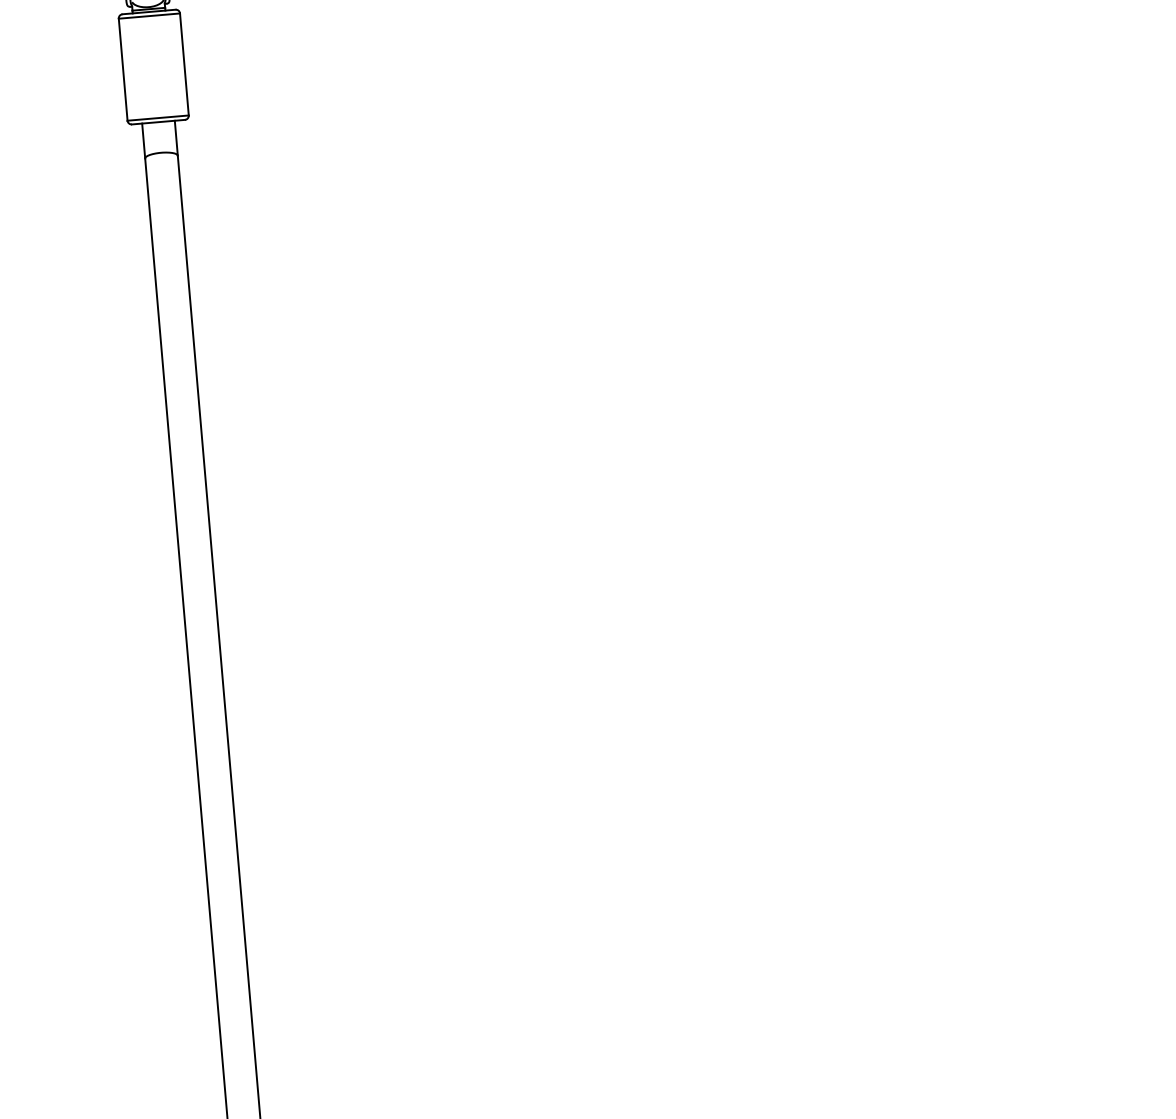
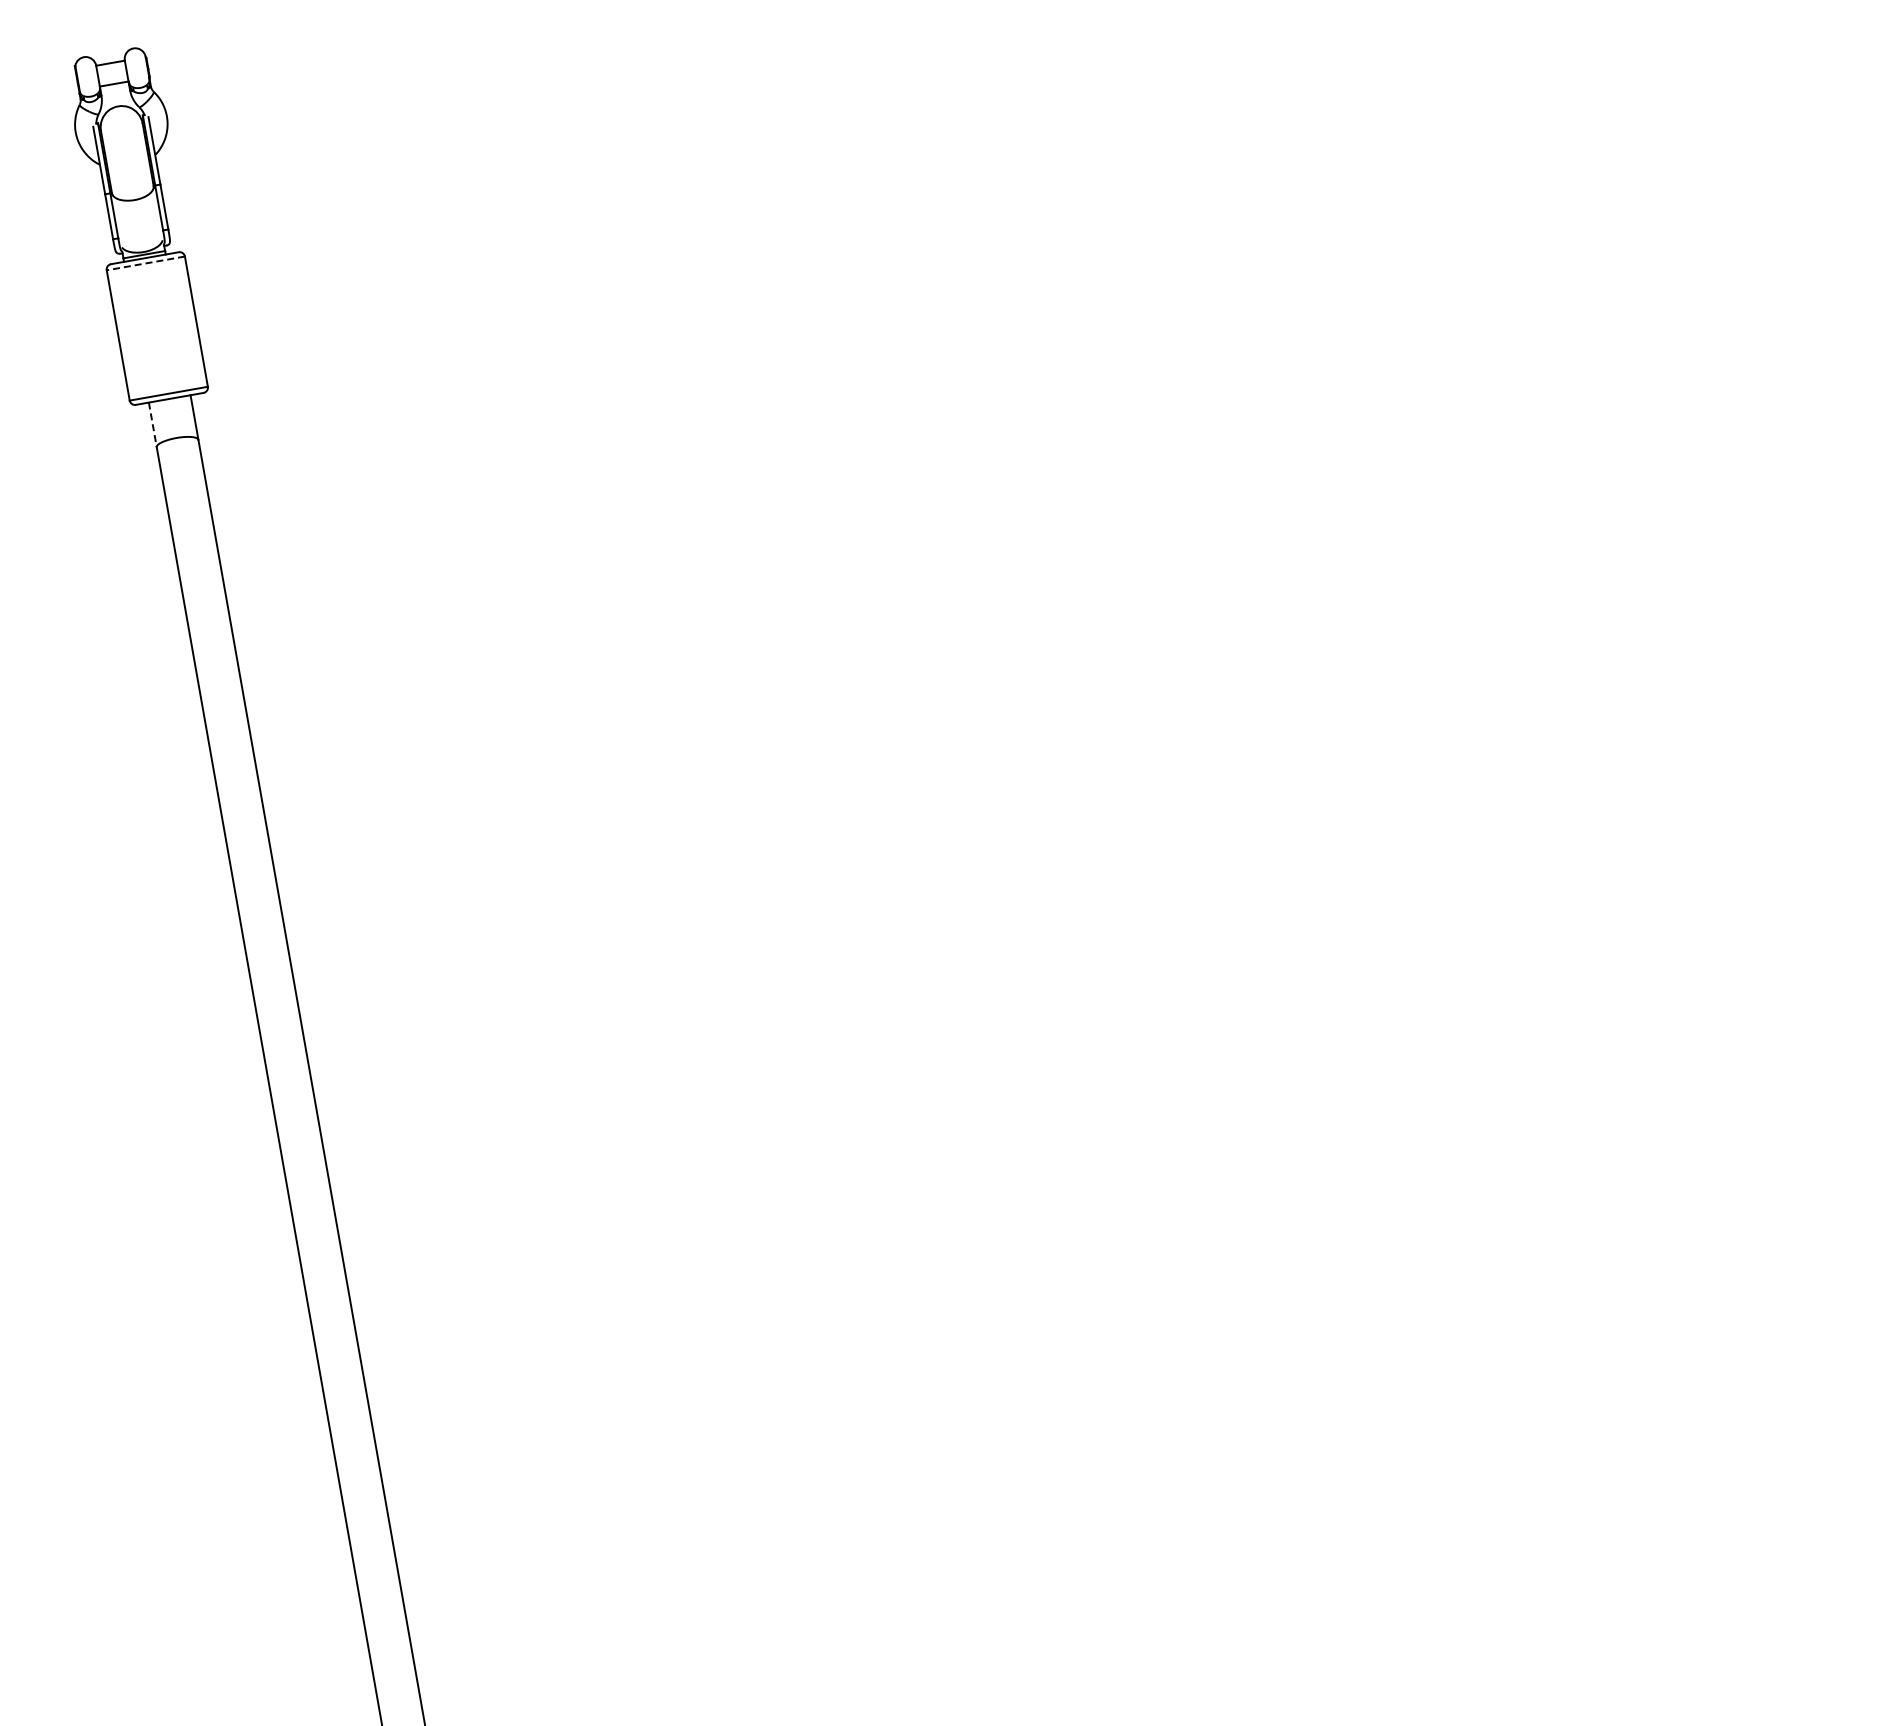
line: (149, 16) -> (145, 263), solid -> dashed
line: (143, 140) -> (152, 424), solid -> dashed

